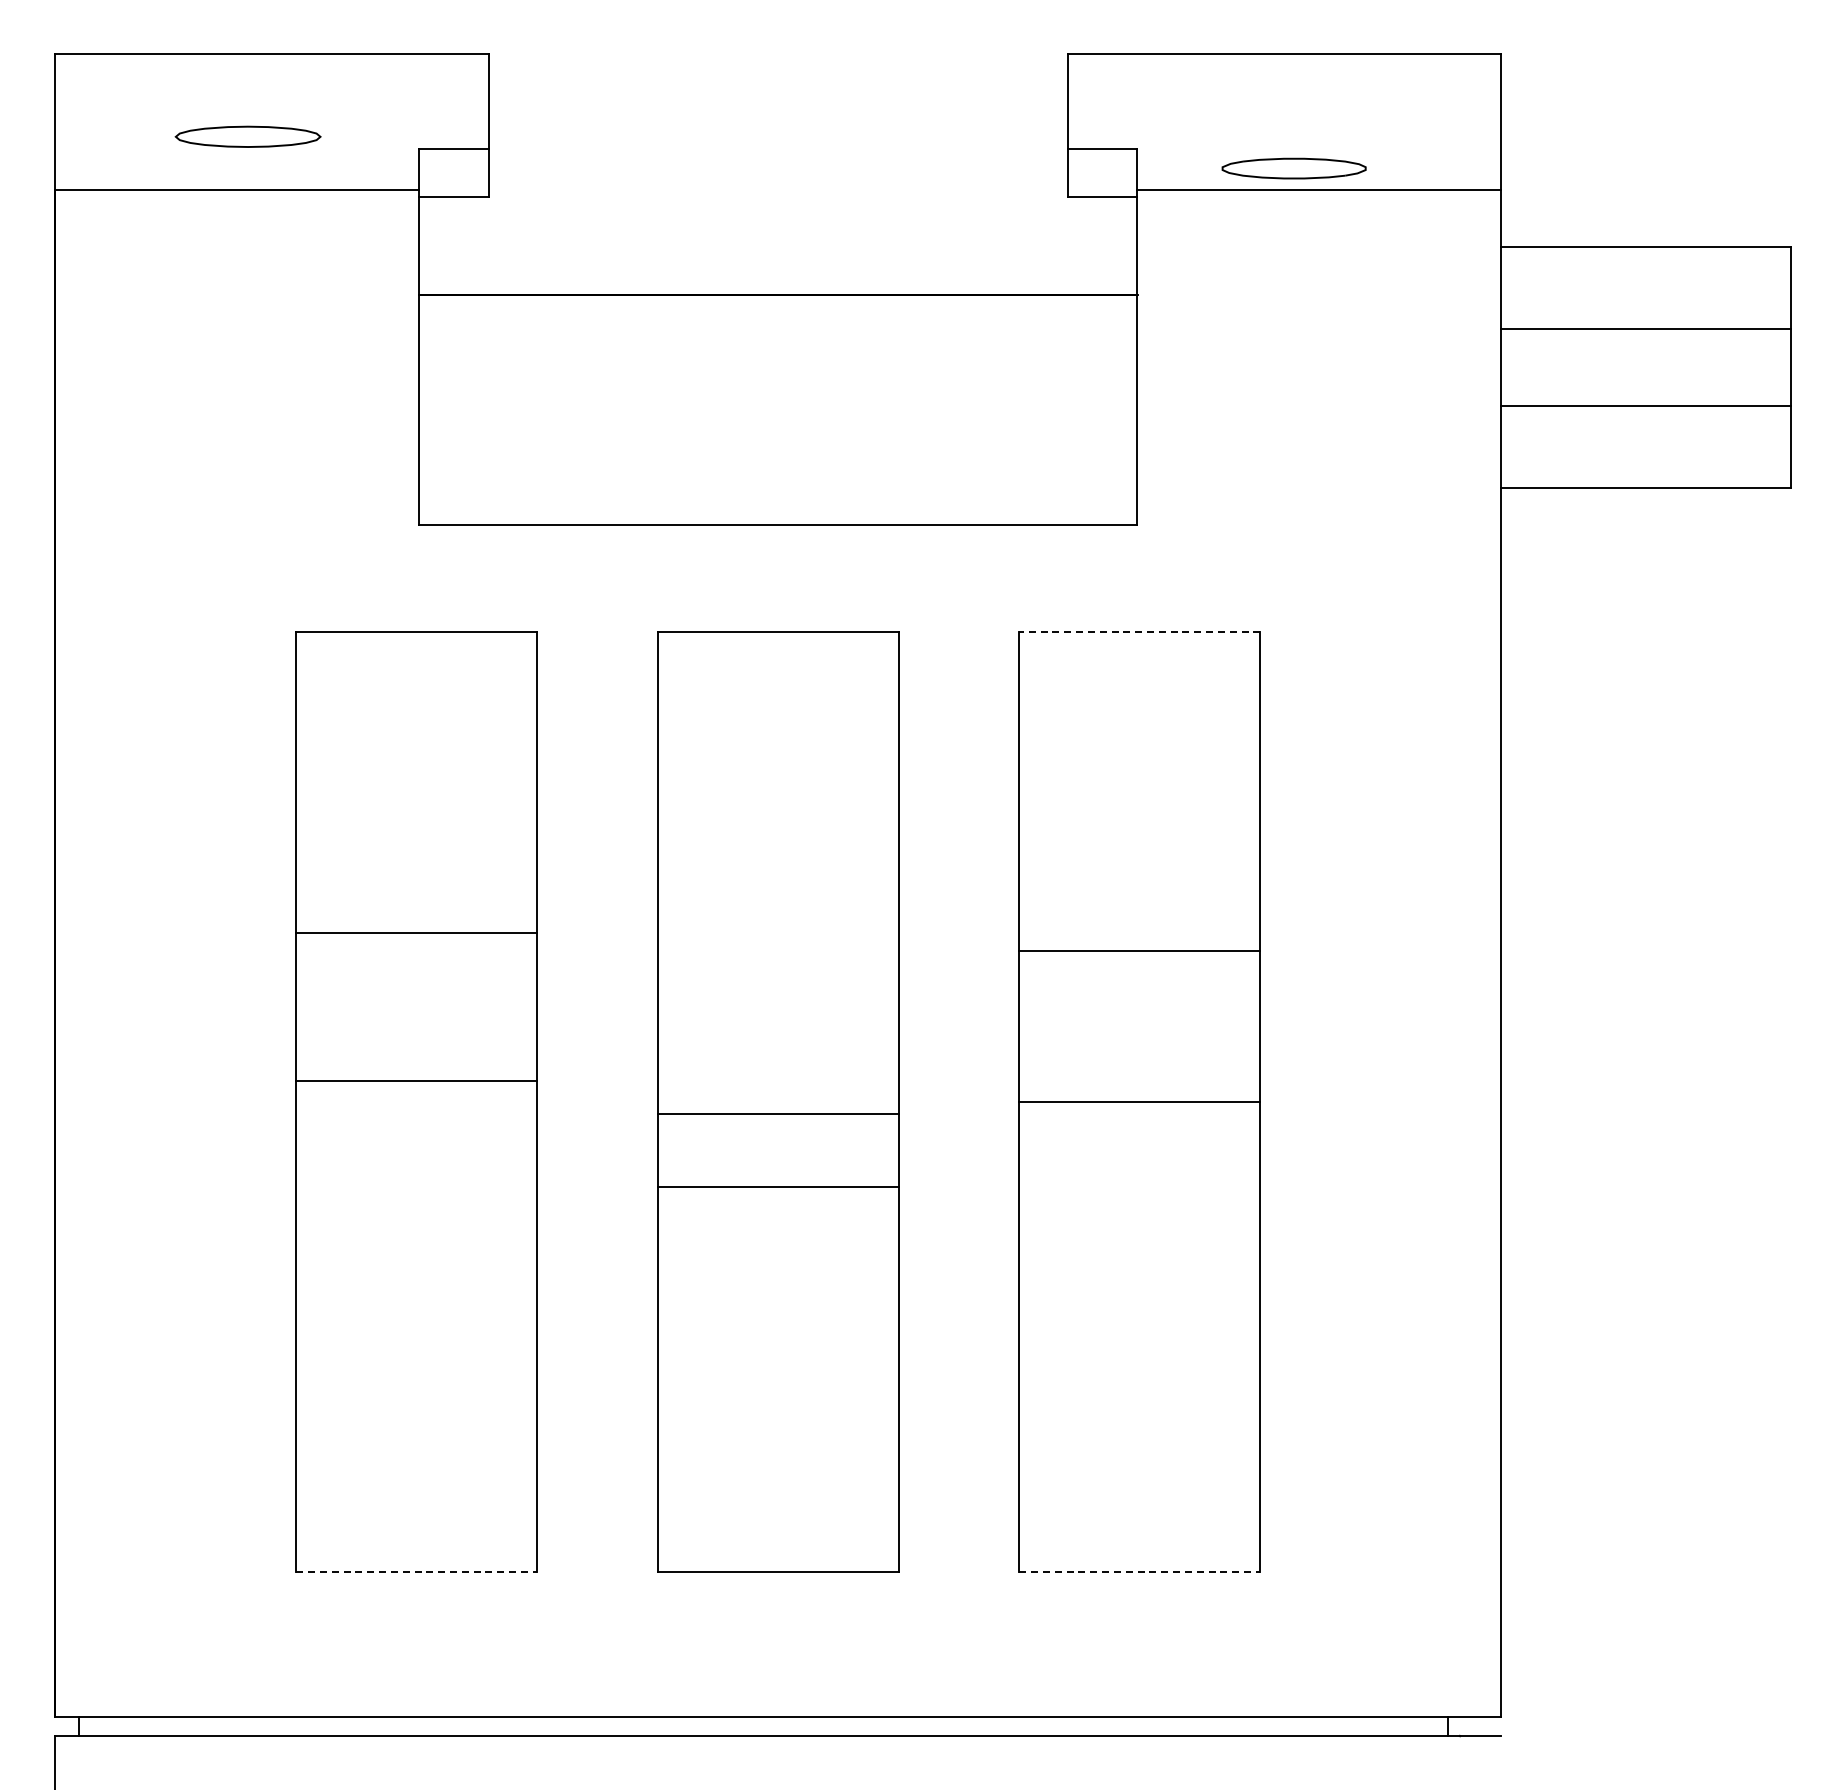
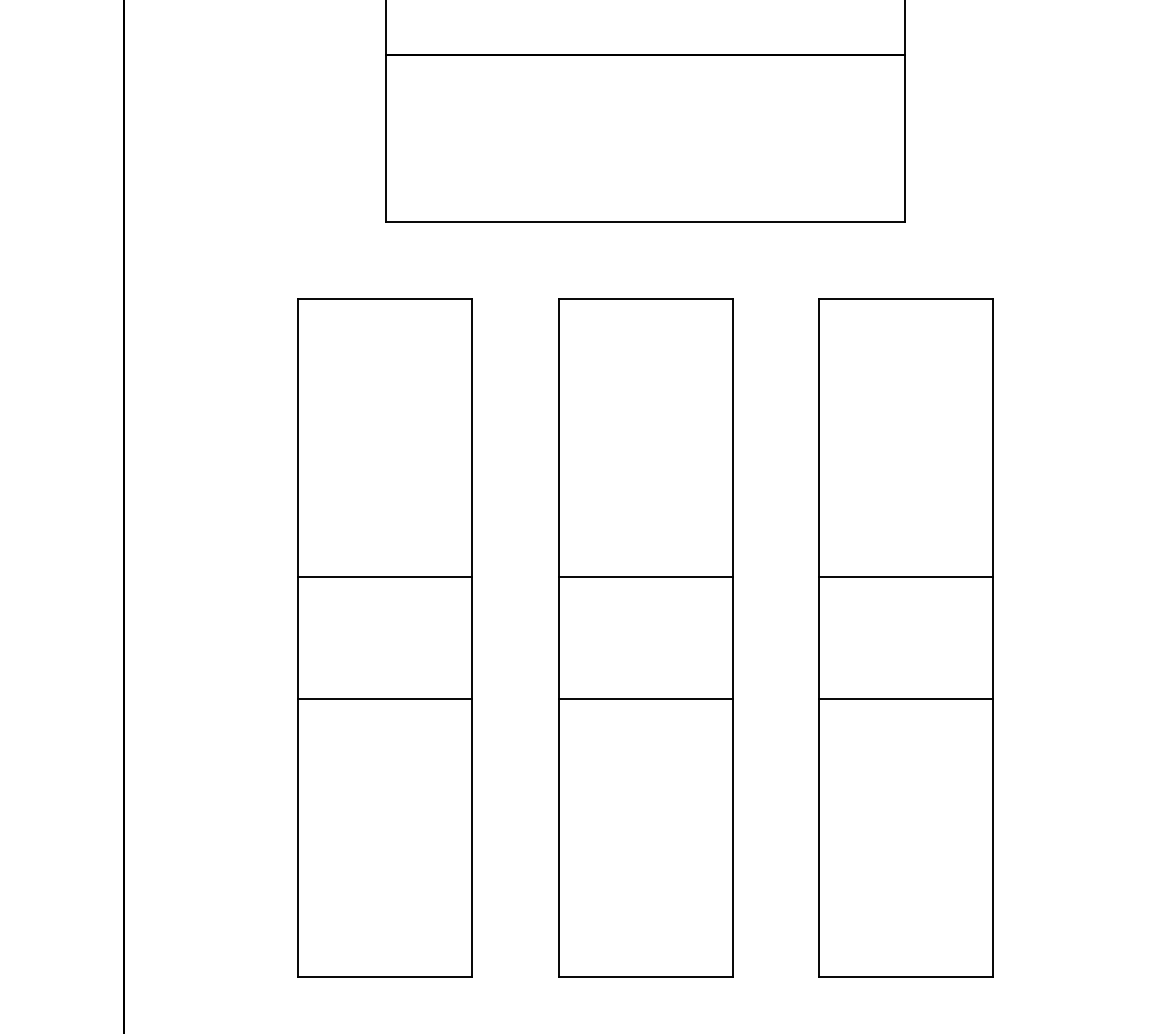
line: (1139, 632) -> (906, 298), dashed -> solid
line: (416, 933) -> (384, 577), moved
line: (1139, 951) -> (906, 577), moved
line: (416, 1080) -> (384, 698), moved
line: (1139, 1101) -> (906, 698), moved
line: (777, 1114) -> (644, 577), moved
line: (416, 1572) -> (384, 977), dashed -> solid
line: (1139, 1572) -> (906, 977), dashed -> solid

